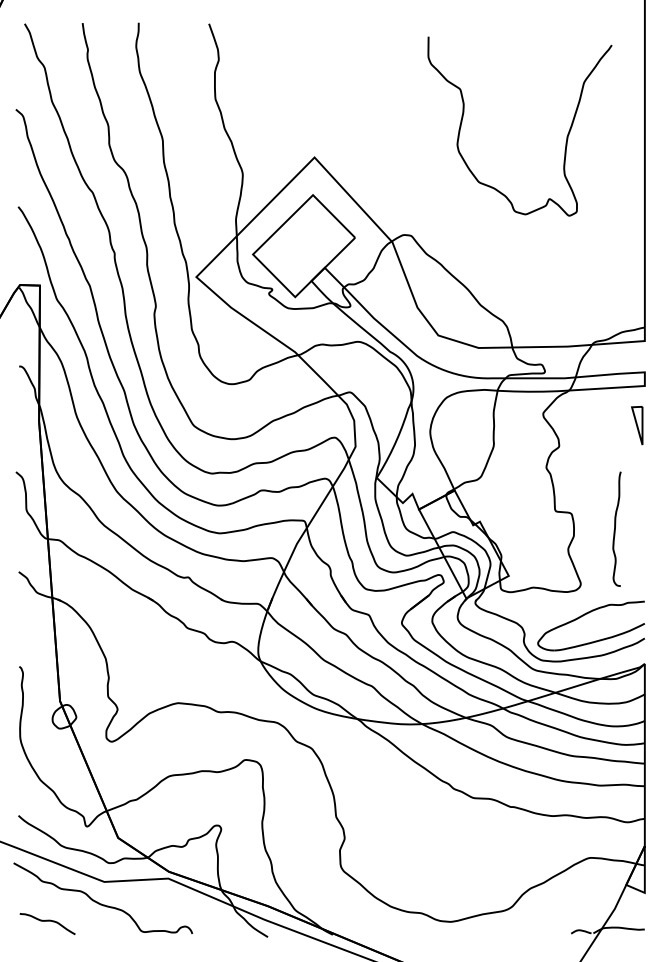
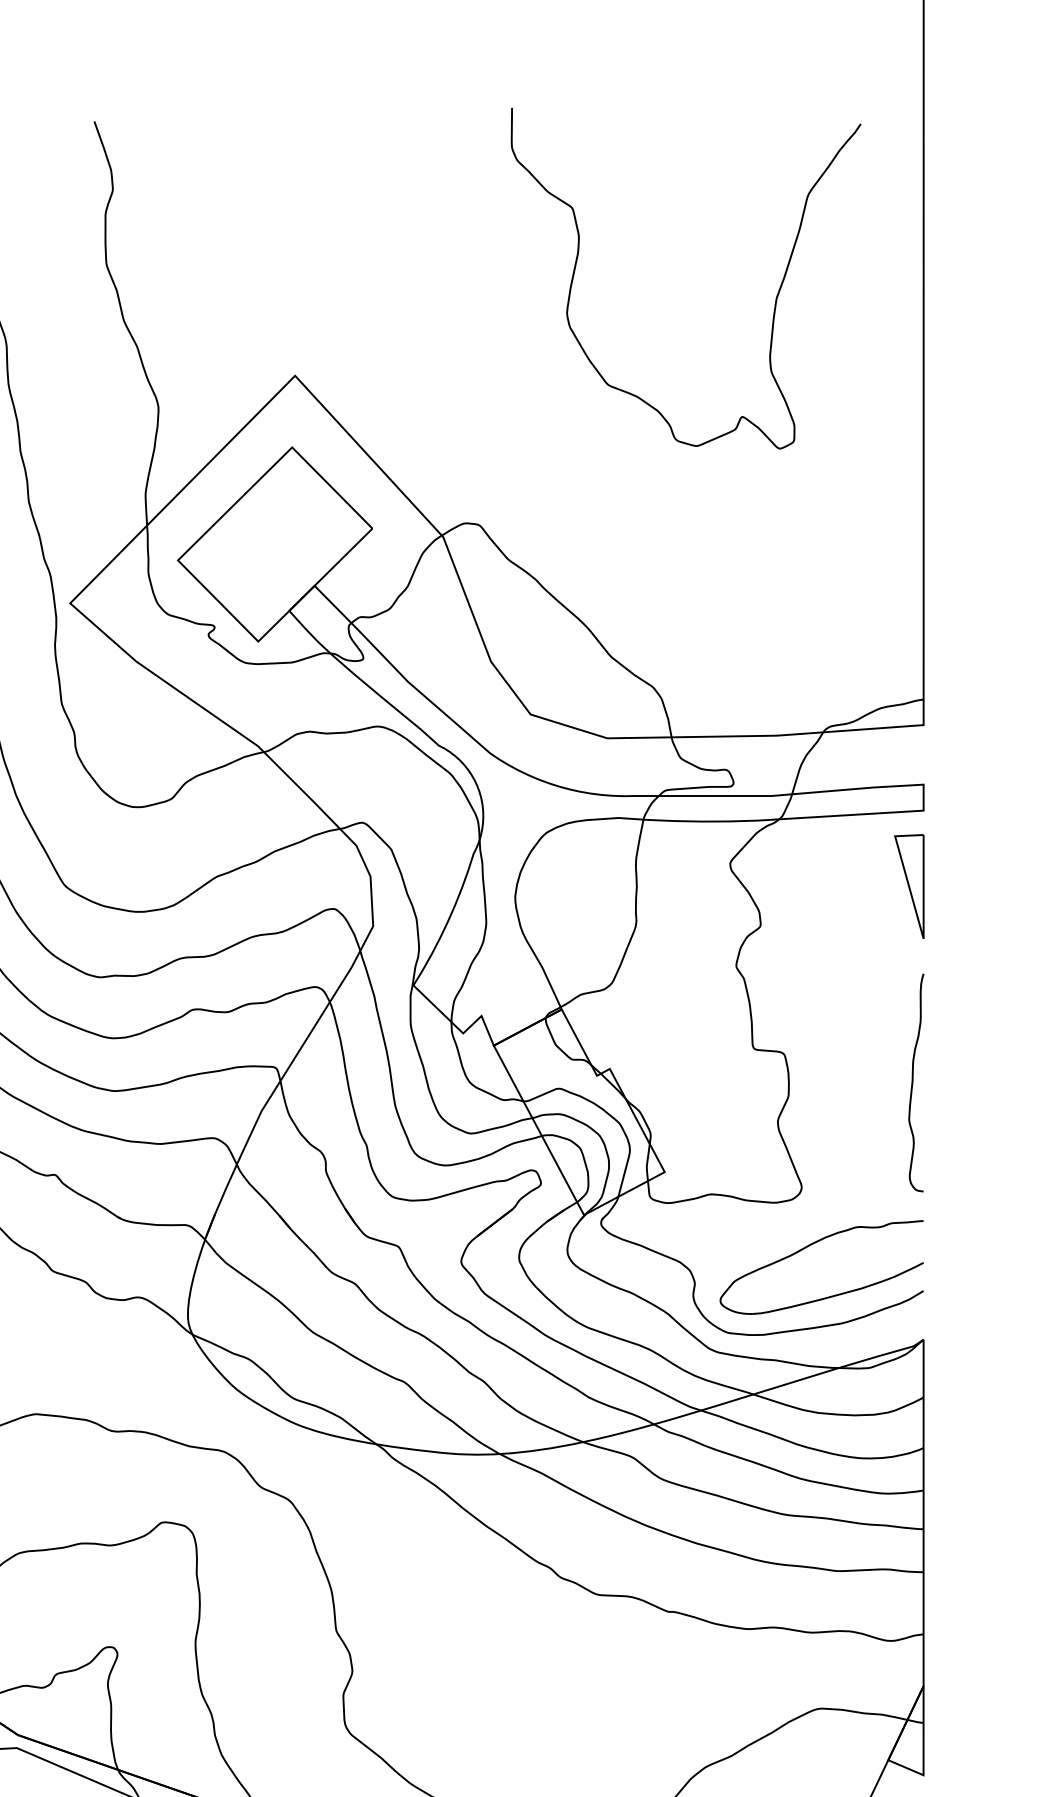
curve: (566, 136) -> (774, 297), moved
part: (636, 425) -> (907, 885), size x1.43
curve: (615, 528) -> (913, 1081), moved

